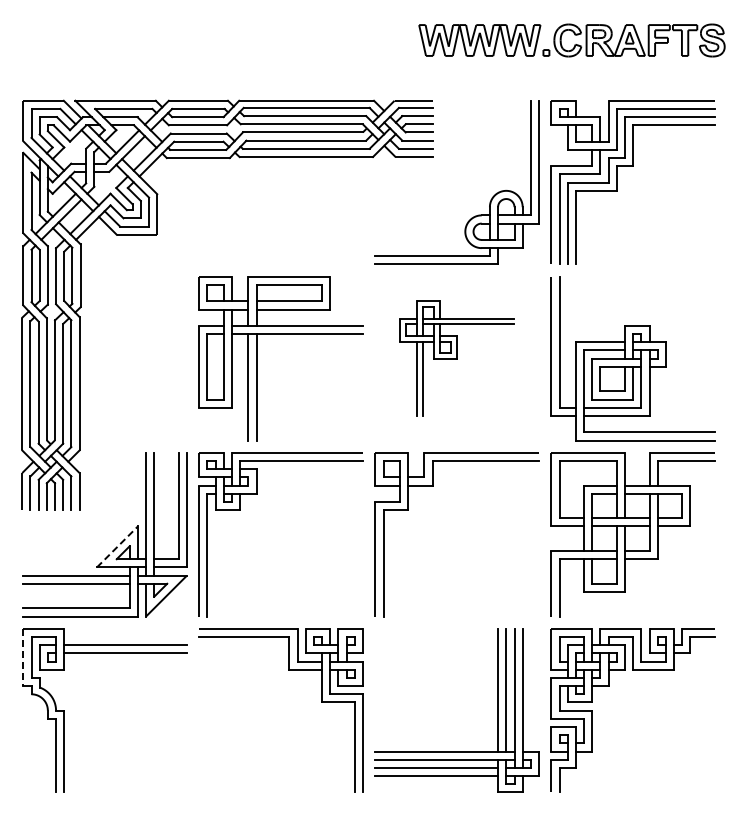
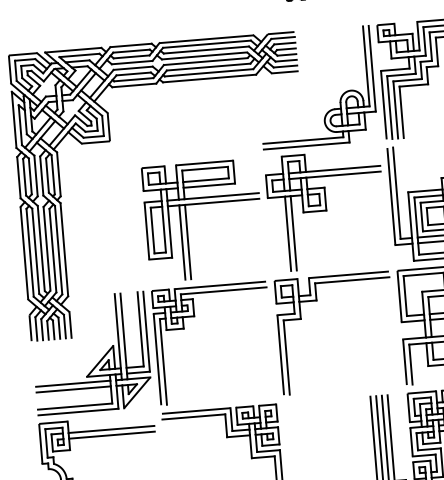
part: (456, 358) -> (325, 210), size x1.43
line: (117, 546) -> (100, 361), dashed -> solid
line: (23, 657) -> (40, 443), dashed -> solid

